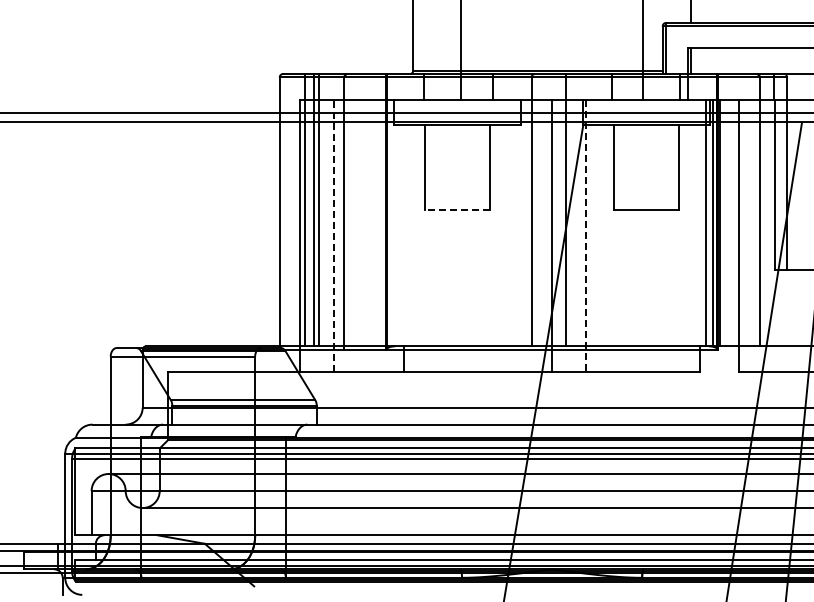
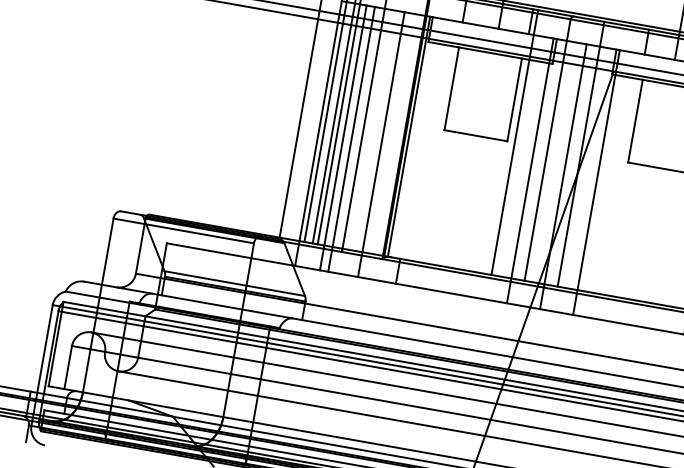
line: (457, 210) -> (475, 136), dashed -> solid
line: (497, 210) -> (514, 142), added
line: (391, 222) -> (409, 136), added
line: (325, 235) -> (343, 137), added
line: (334, 235) -> (351, 139), dashed -> solid
line: (364, 235) -> (381, 144), added
line: (518, 235) -> (530, 170), added
line: (586, 236) -> (596, 183), dashed -> solid

